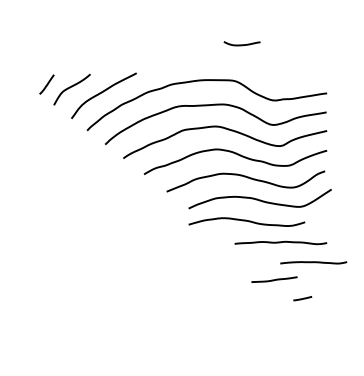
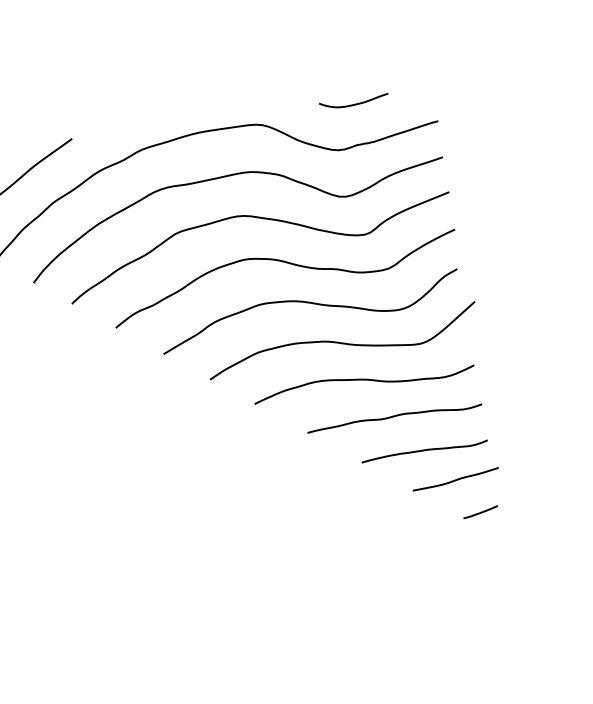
curve: (241, 44) -> (353, 103), moved
curve: (246, 221) -> (363, 380), moved
line: (313, 262) -> (424, 450), moved
line: (274, 279) -> (455, 479), moved
line: (302, 298) -> (480, 512), moved

